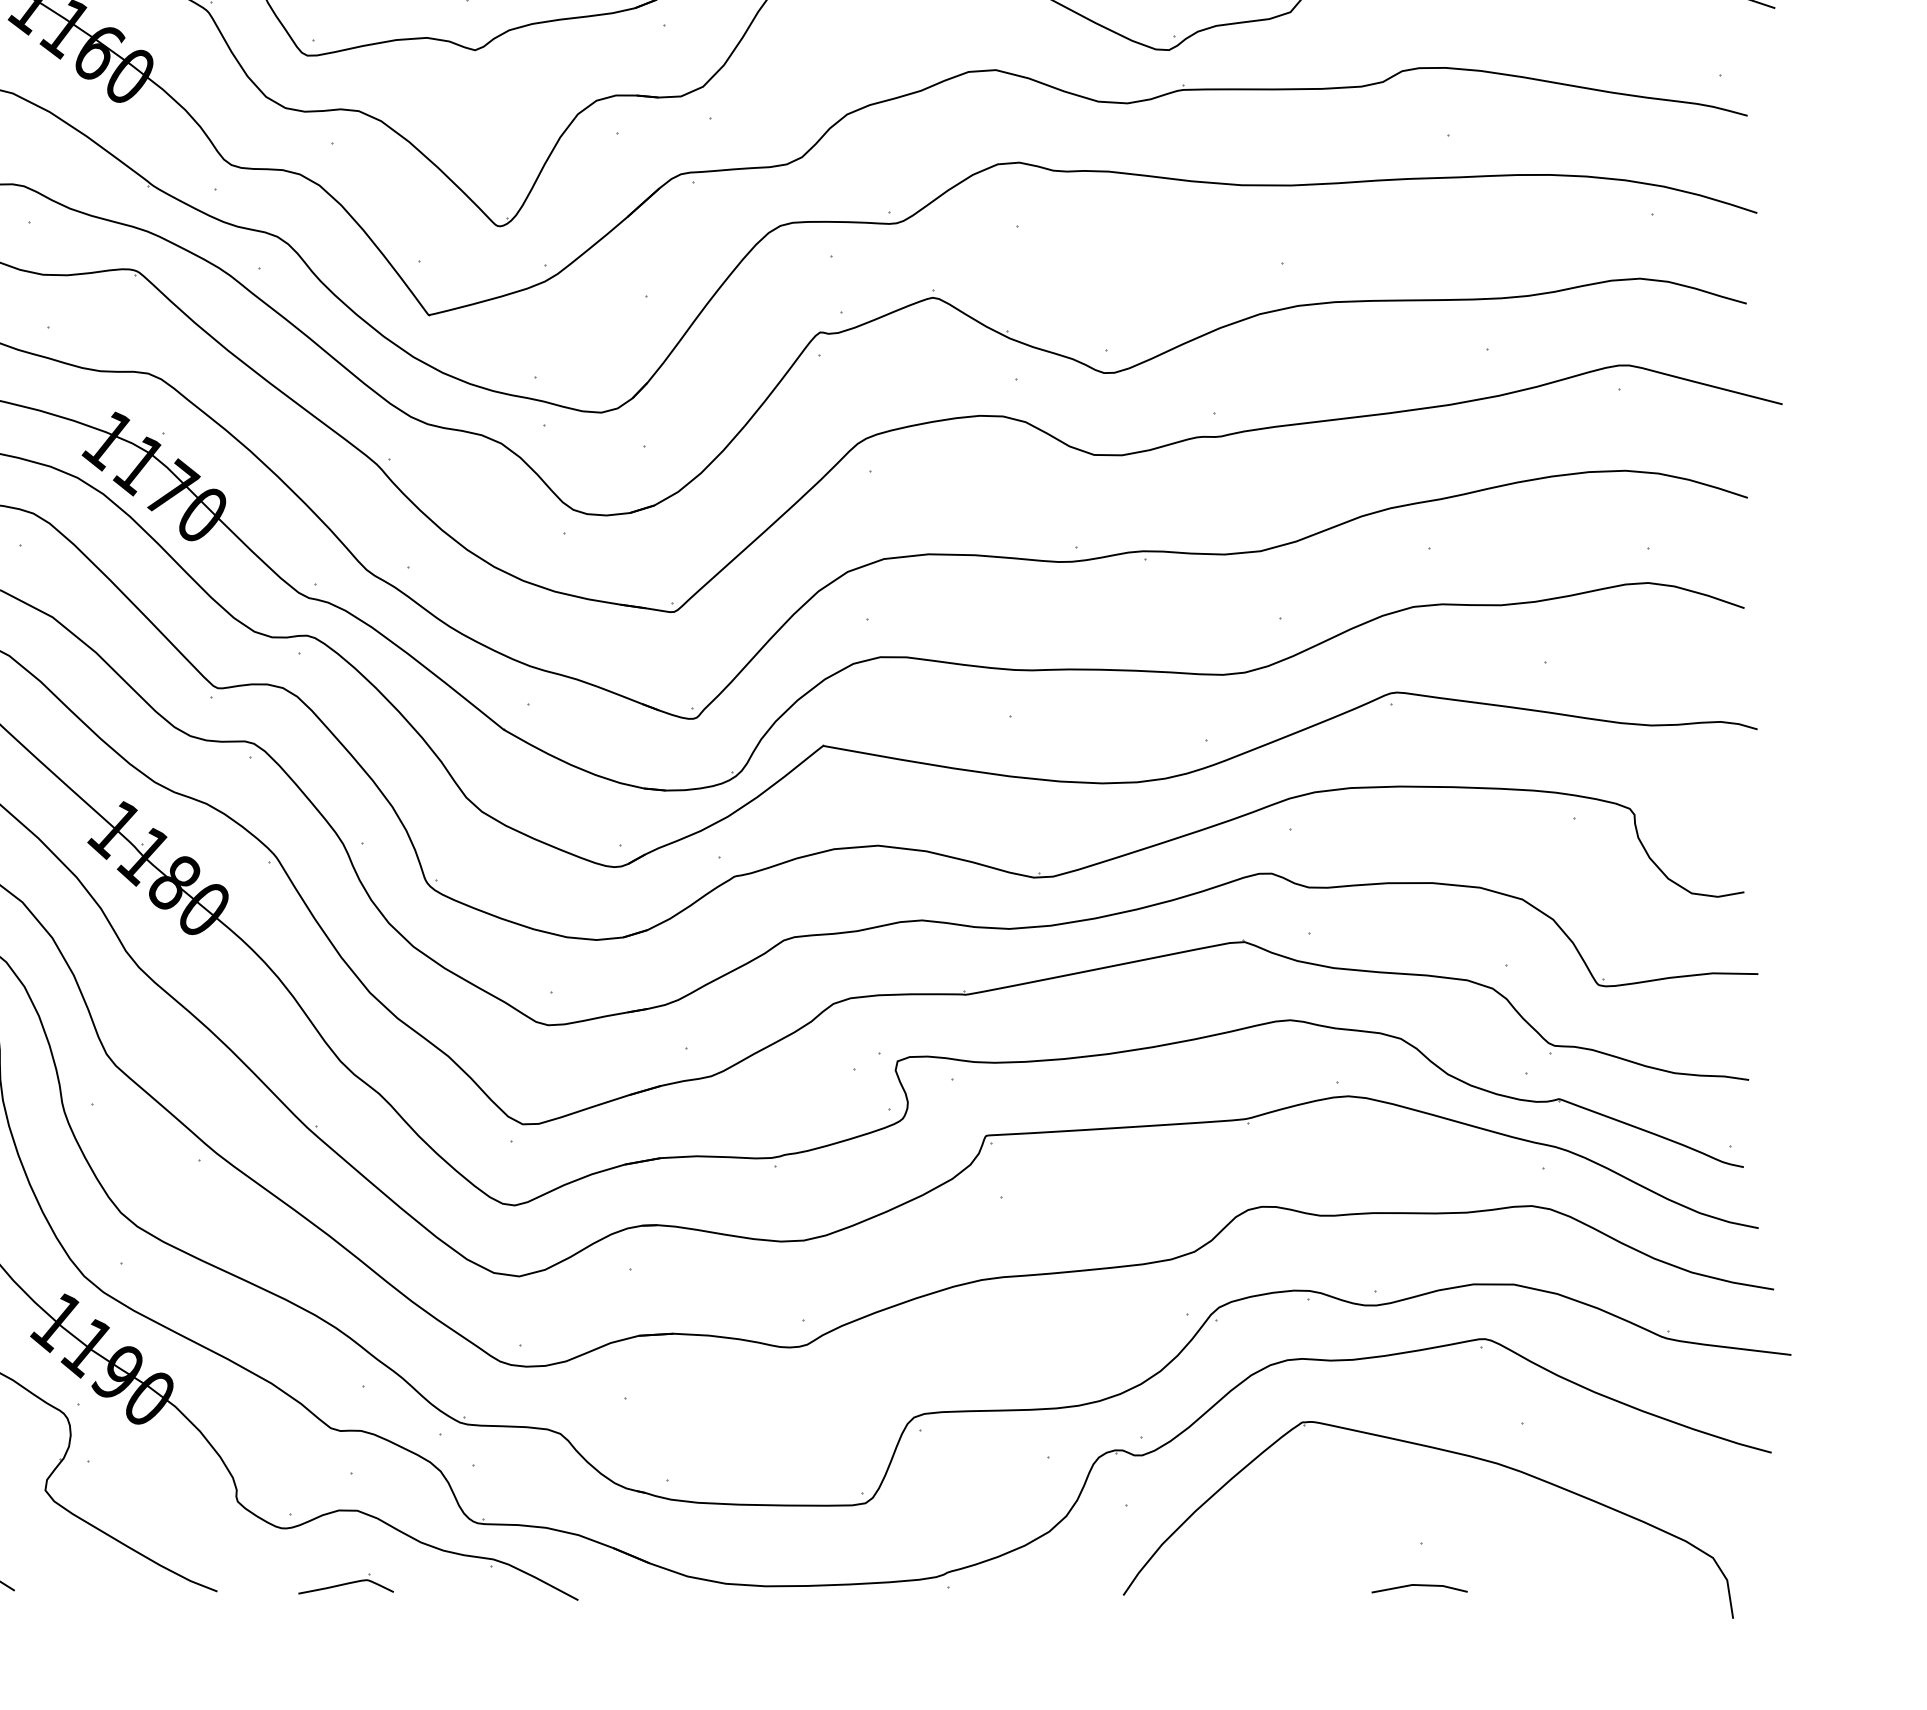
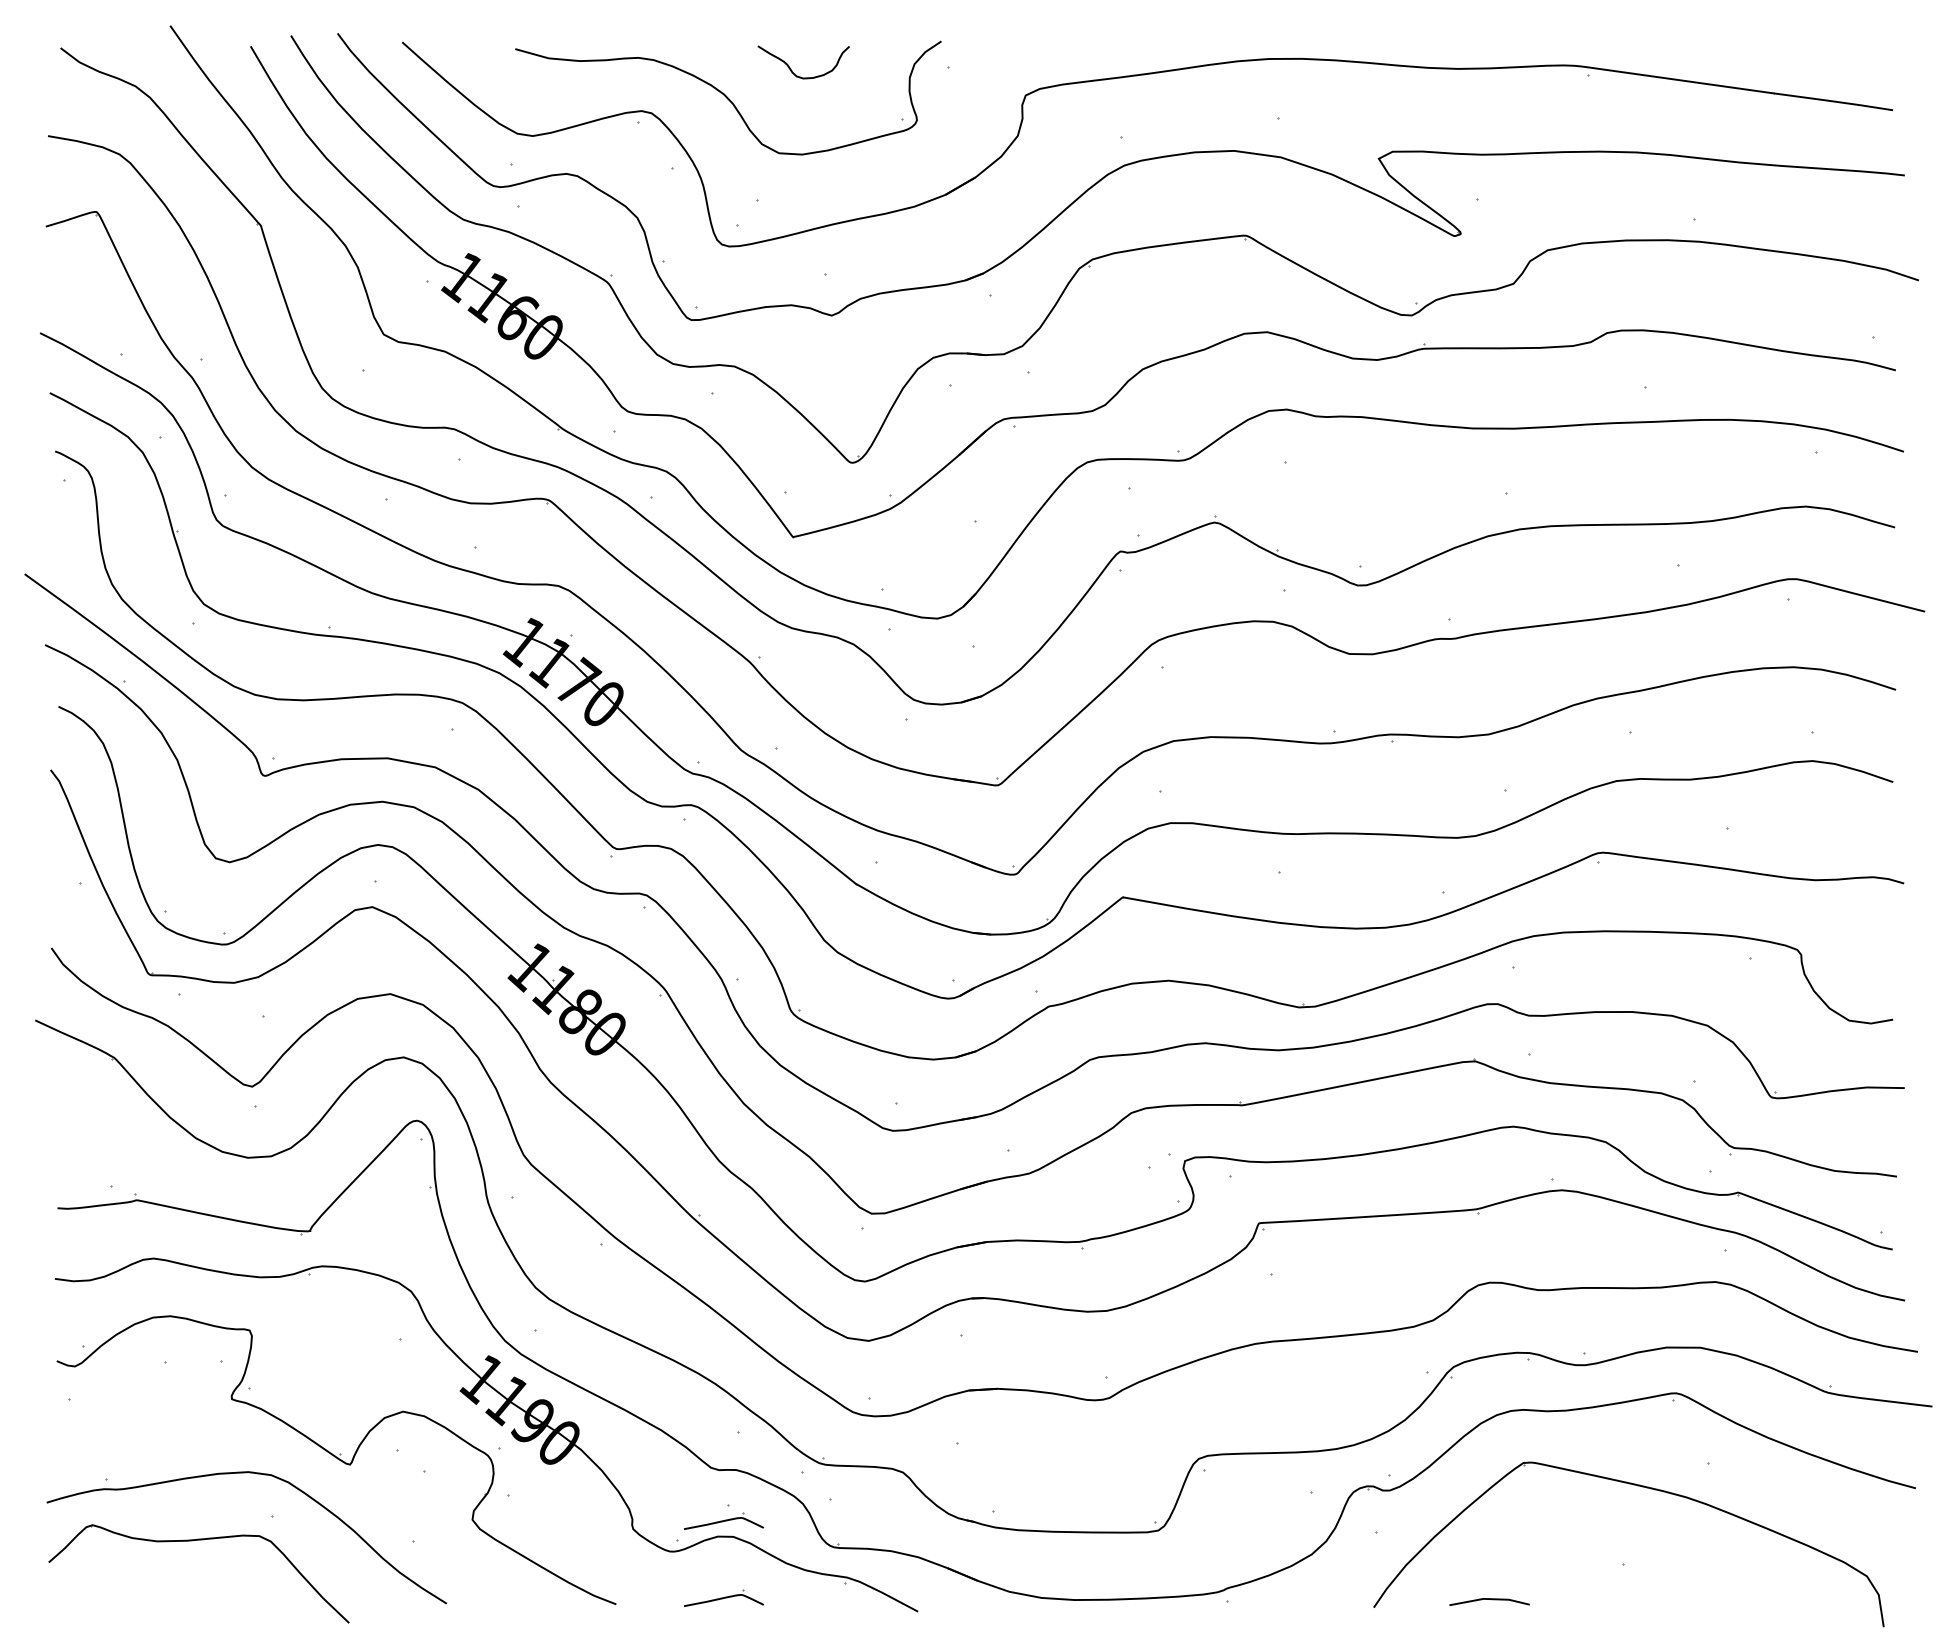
part: (345, 1491) -> (723, 1520), added
line: (1419, 1585) -> (1489, 1599), moved

